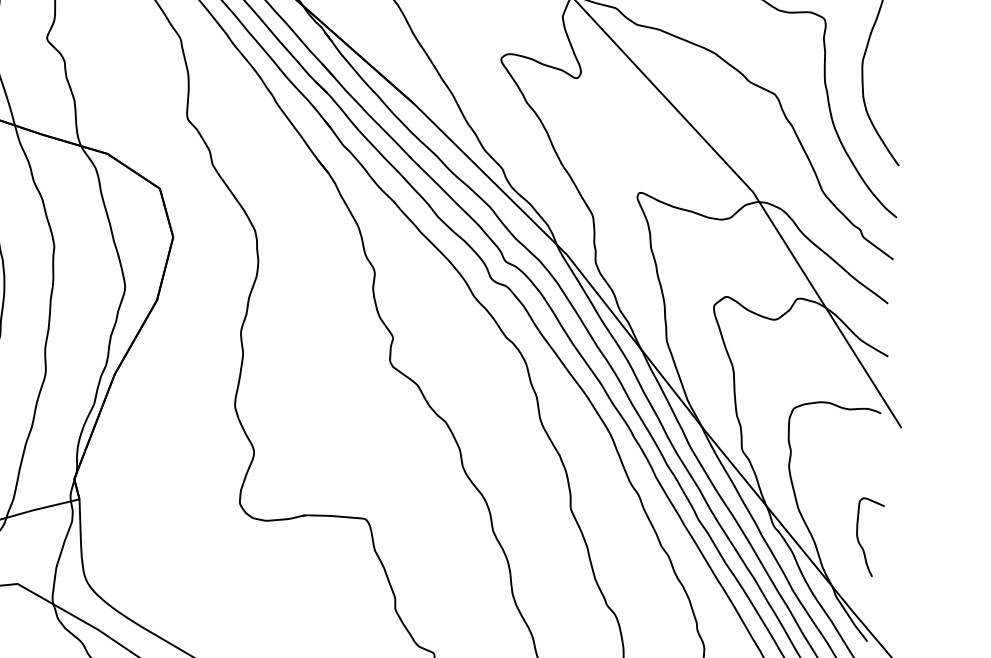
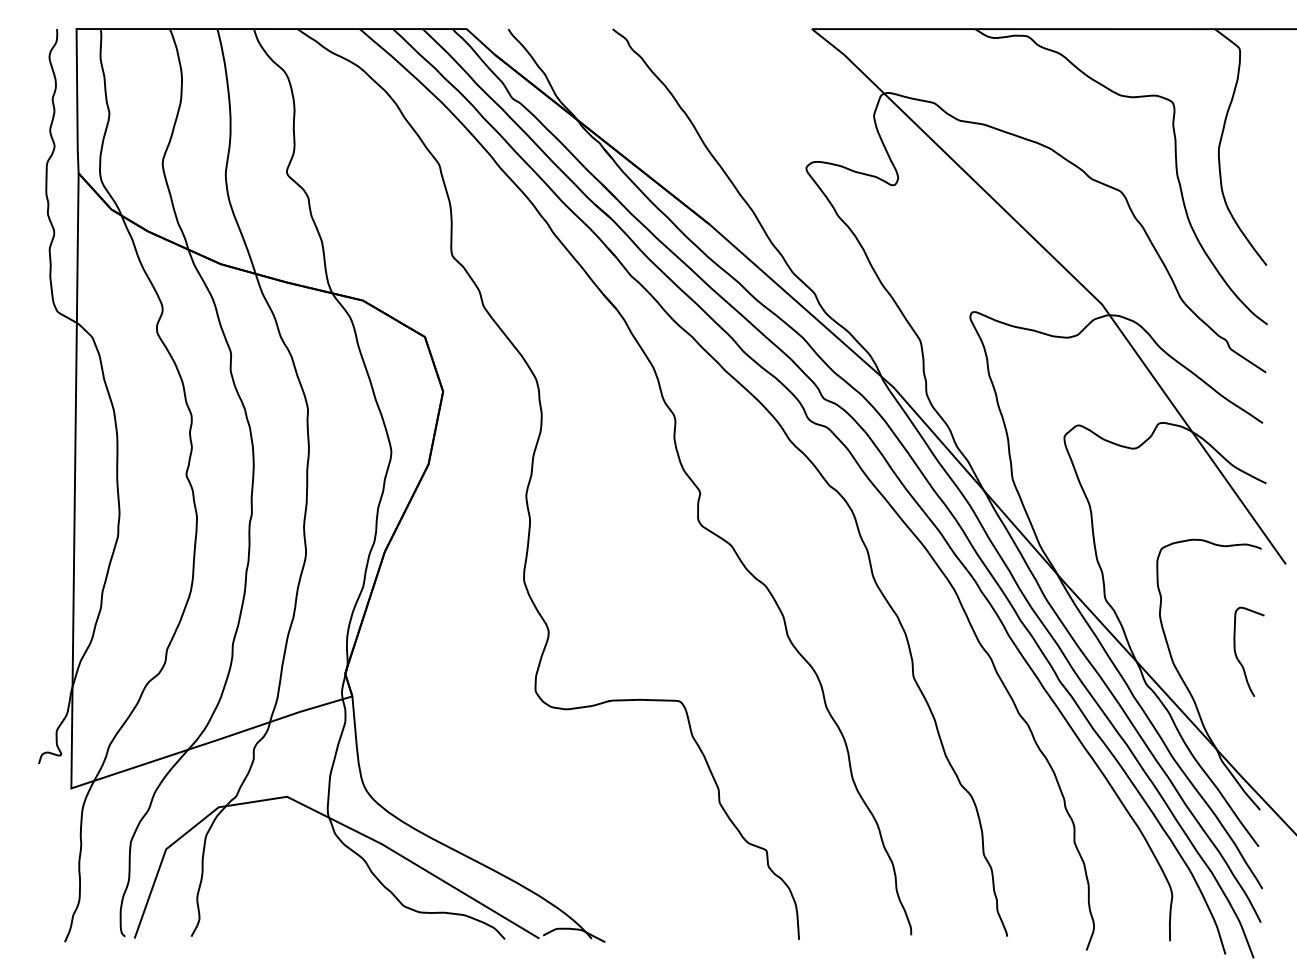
curve: (858, 537) -> (1236, 652), moved

